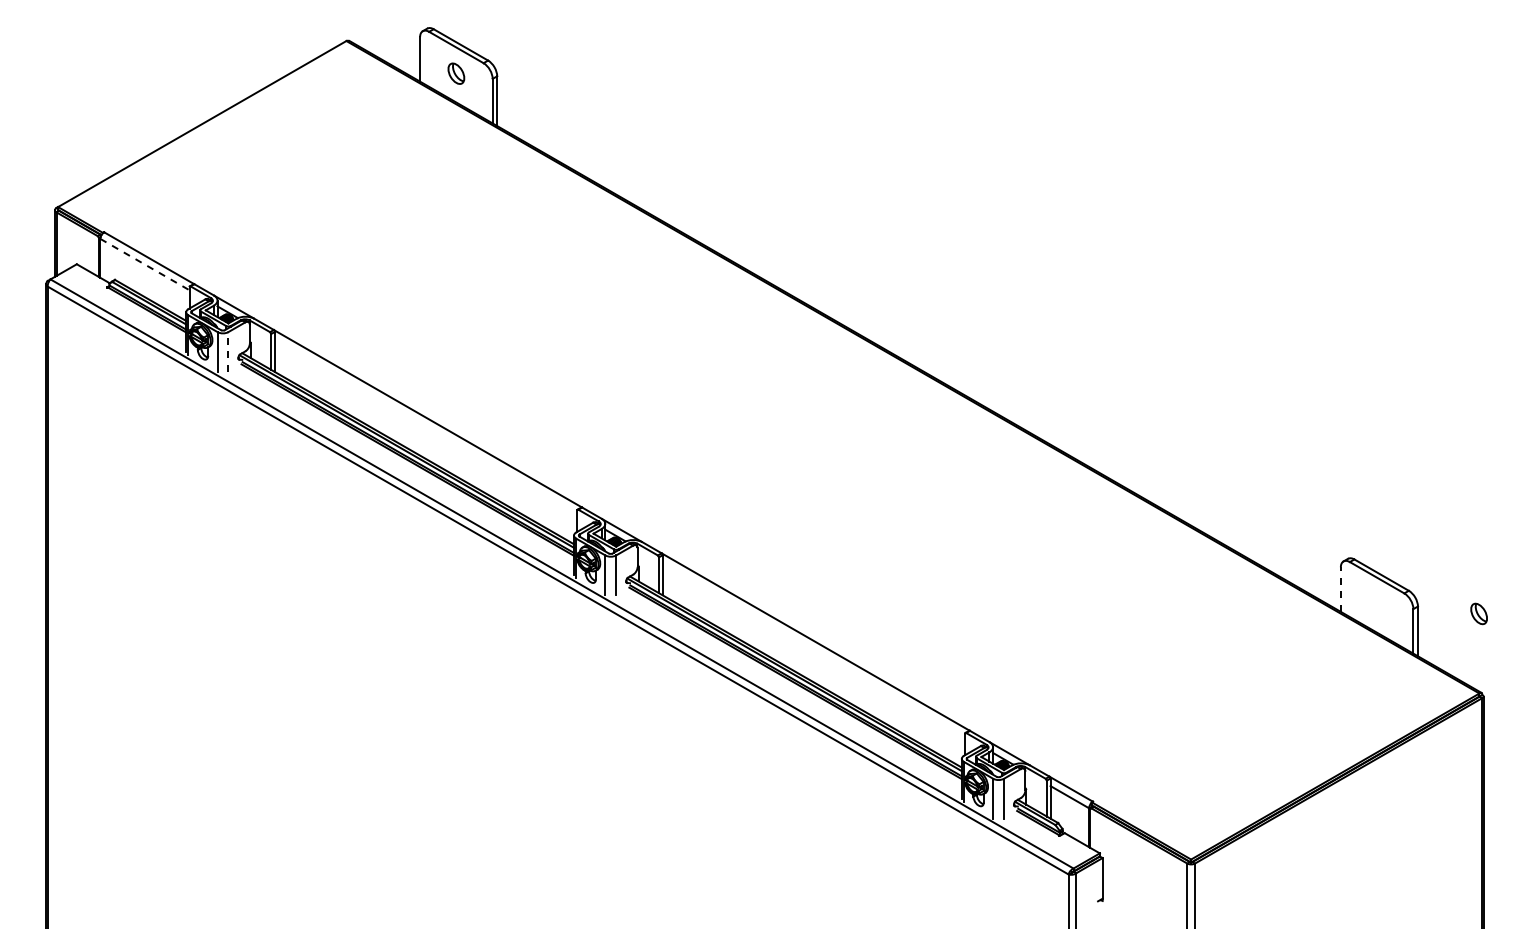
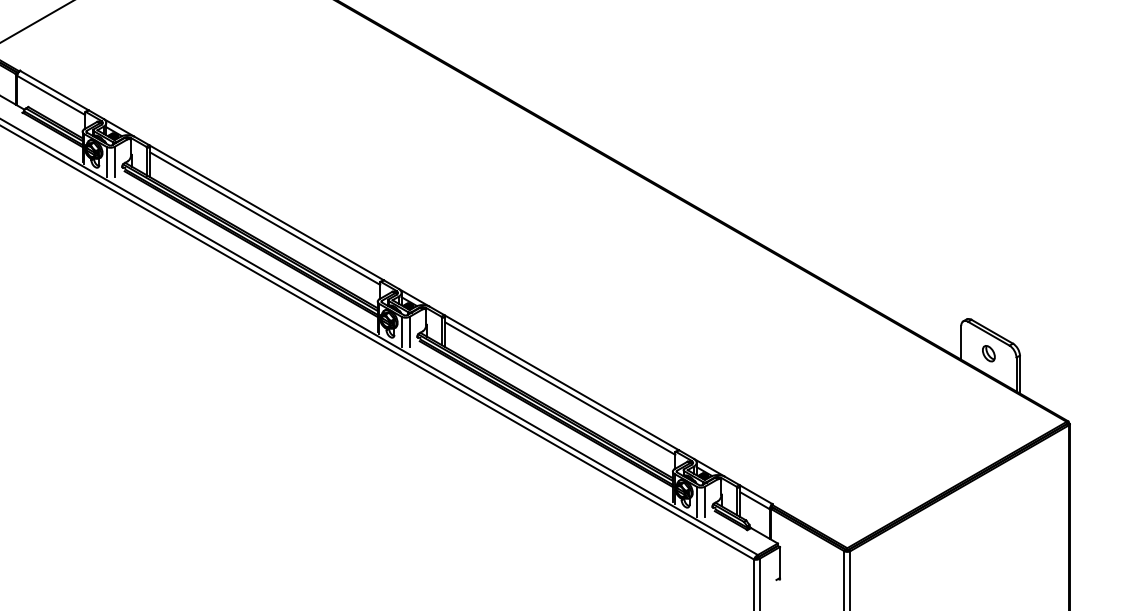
line: (145, 264) -> (51, 95), dashed -> solid
line: (228, 352) -> (114, 162), dashed -> solid
line: (425, 426) -> (264, 218), added
line: (1340, 589) -> (960, 342), dashed -> solid
part: (1478, 613) -> (988, 353), moved
line: (813, 649) -> (559, 388), added

